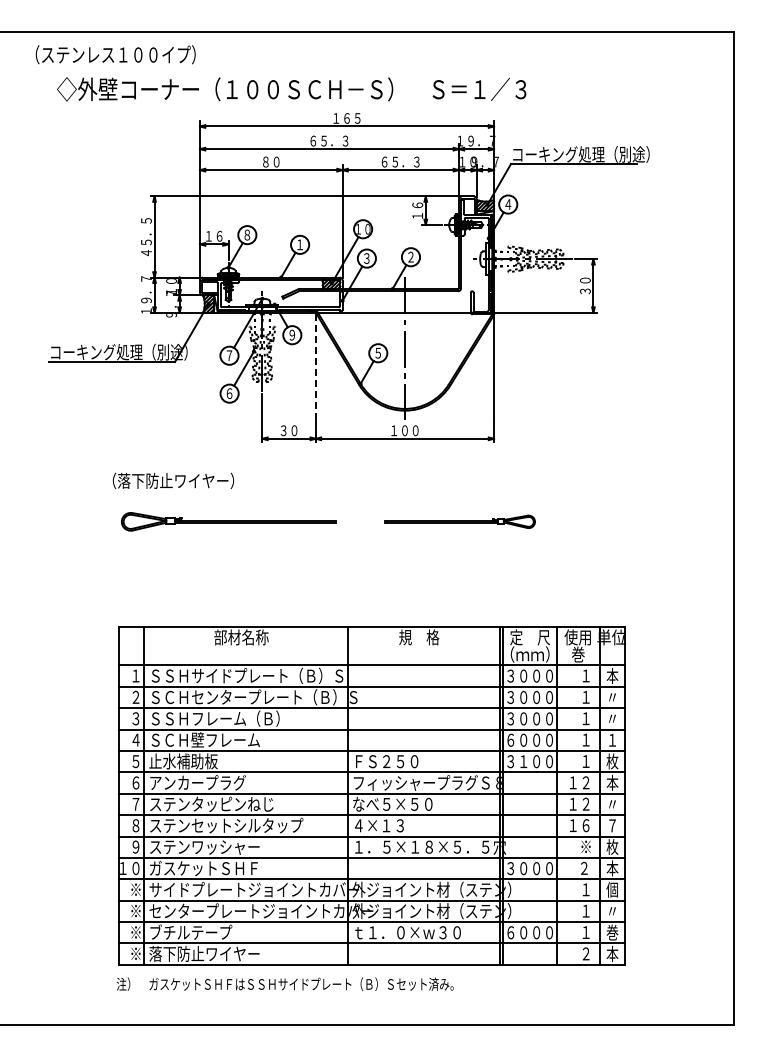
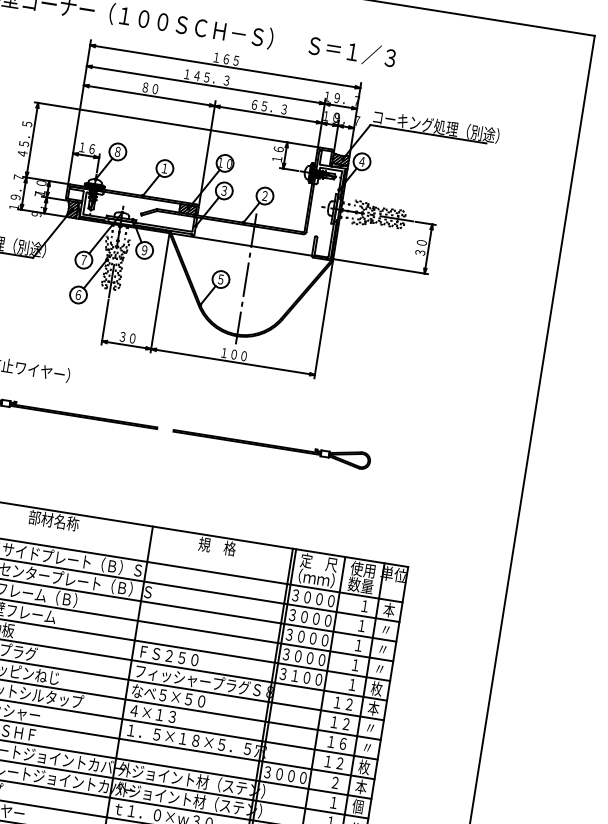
text: (329, 140) -> (207, 76), ６５．３ -> １４５．３
line: (315, 365) -> (161, 281), dashed -> solid
part: (459, 521) -> (271, 445), size x1.43
text: (577, 654) -> (360, 585), 巻 -> 数量
text: (510, 739) -> (286, 653), ６０００ -> ３０００
text: (612, 739) -> (379, 668), １ -> 〃
text: (612, 825) -> (367, 747), ７ -> 〃
text: (580, 846) -> (335, 762), ※ -> １２

